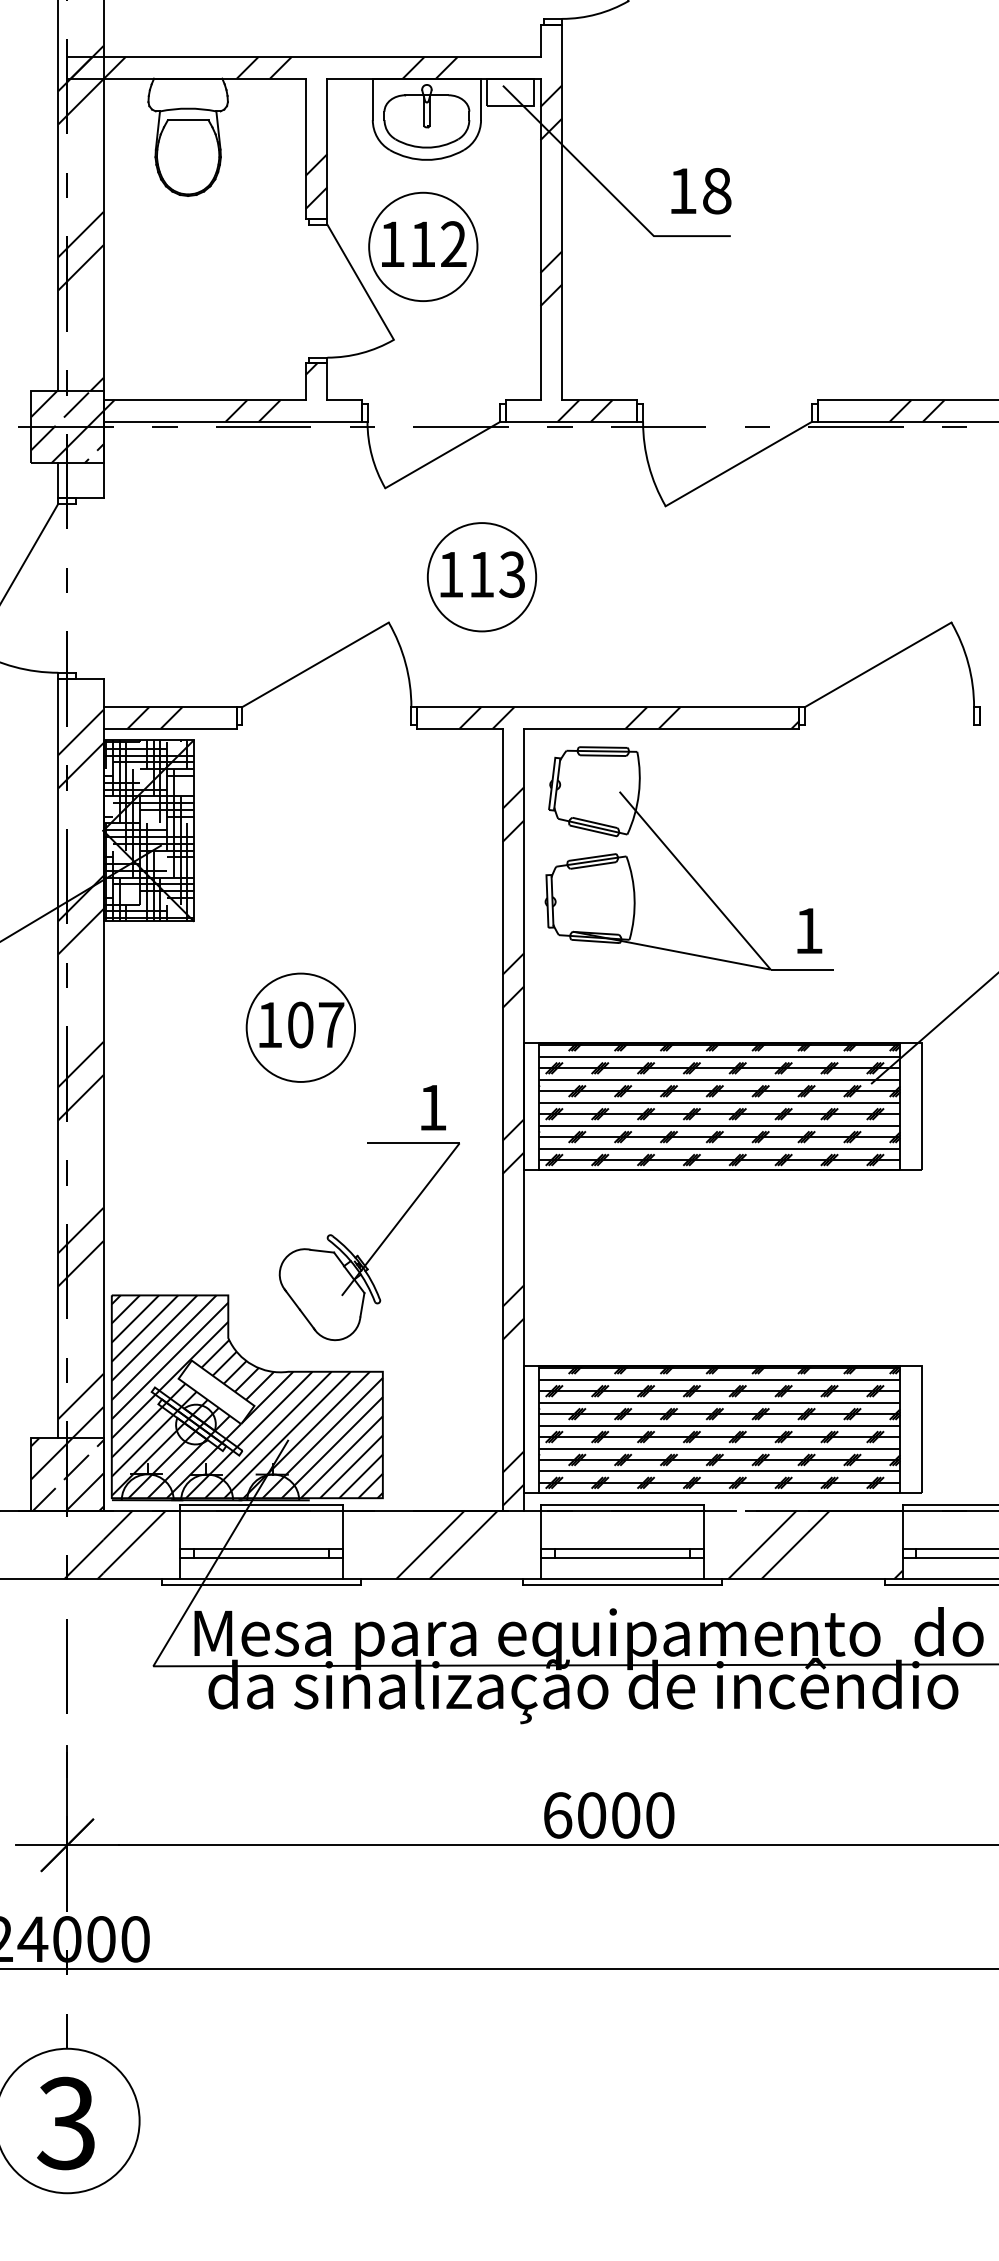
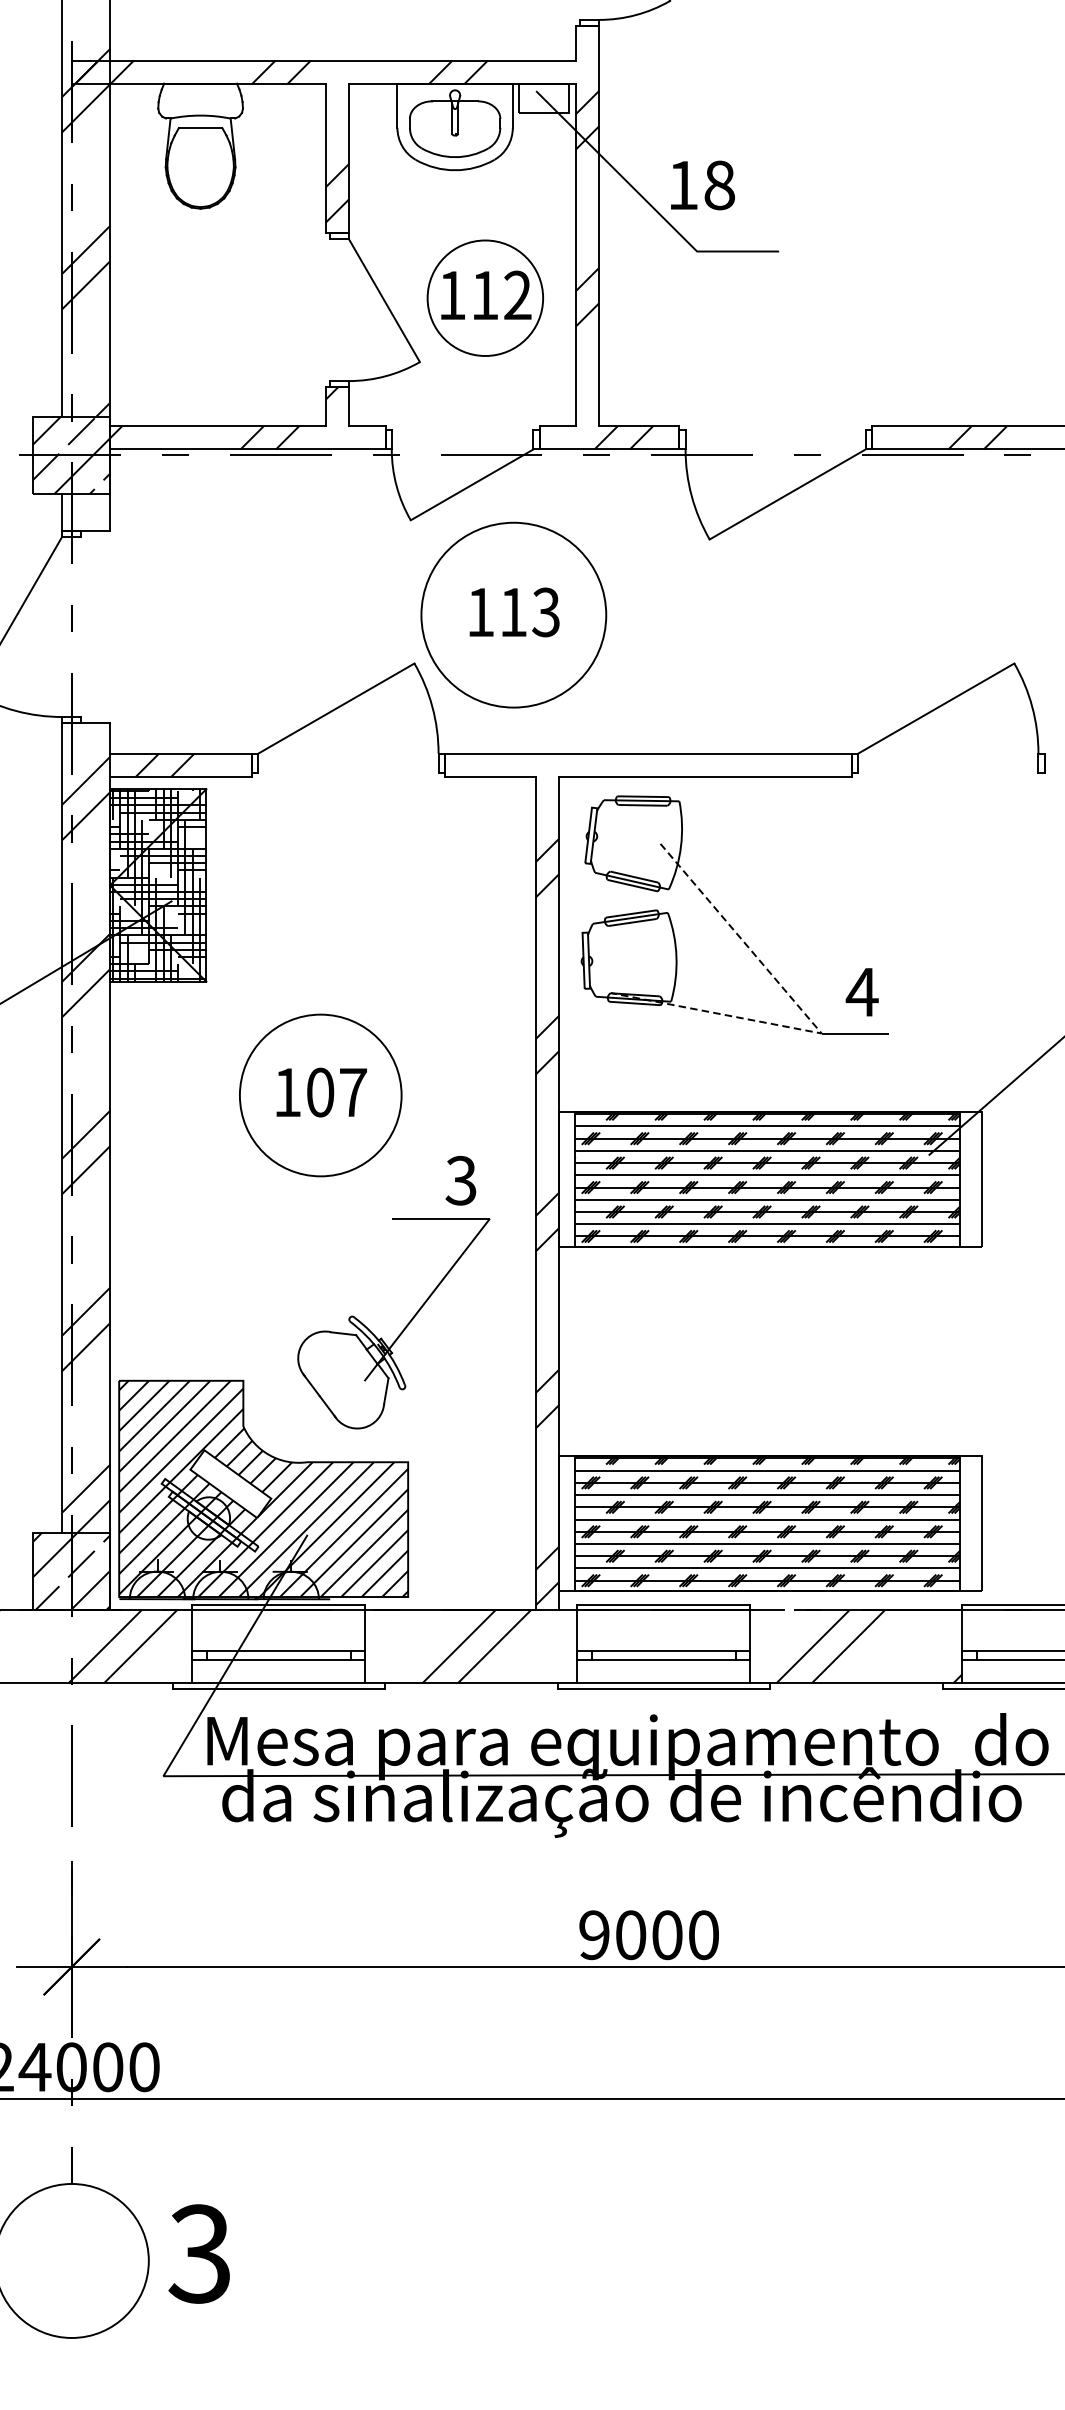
text: (701, 191) -> (703, 185), moved
part: (423, 246) -> (485, 297), moved
circle: (481, 577) -> (513, 615), size x1.6
hatch: (629, 717) -> (671, 764), removed
text: (808, 930) -> (861, 991), 1 -> 4
line: (761, 958) -> (811, 1021), solid -> dashed
circle: (300, 1027) -> (320, 1095), size x1.4
text: (432, 1107) -> (461, 1180), 1 -> 3
text: (557, 1815) -> (594, 1935), 6000 -> 9000
text: (65, 2123) -> (198, 2254), moved

